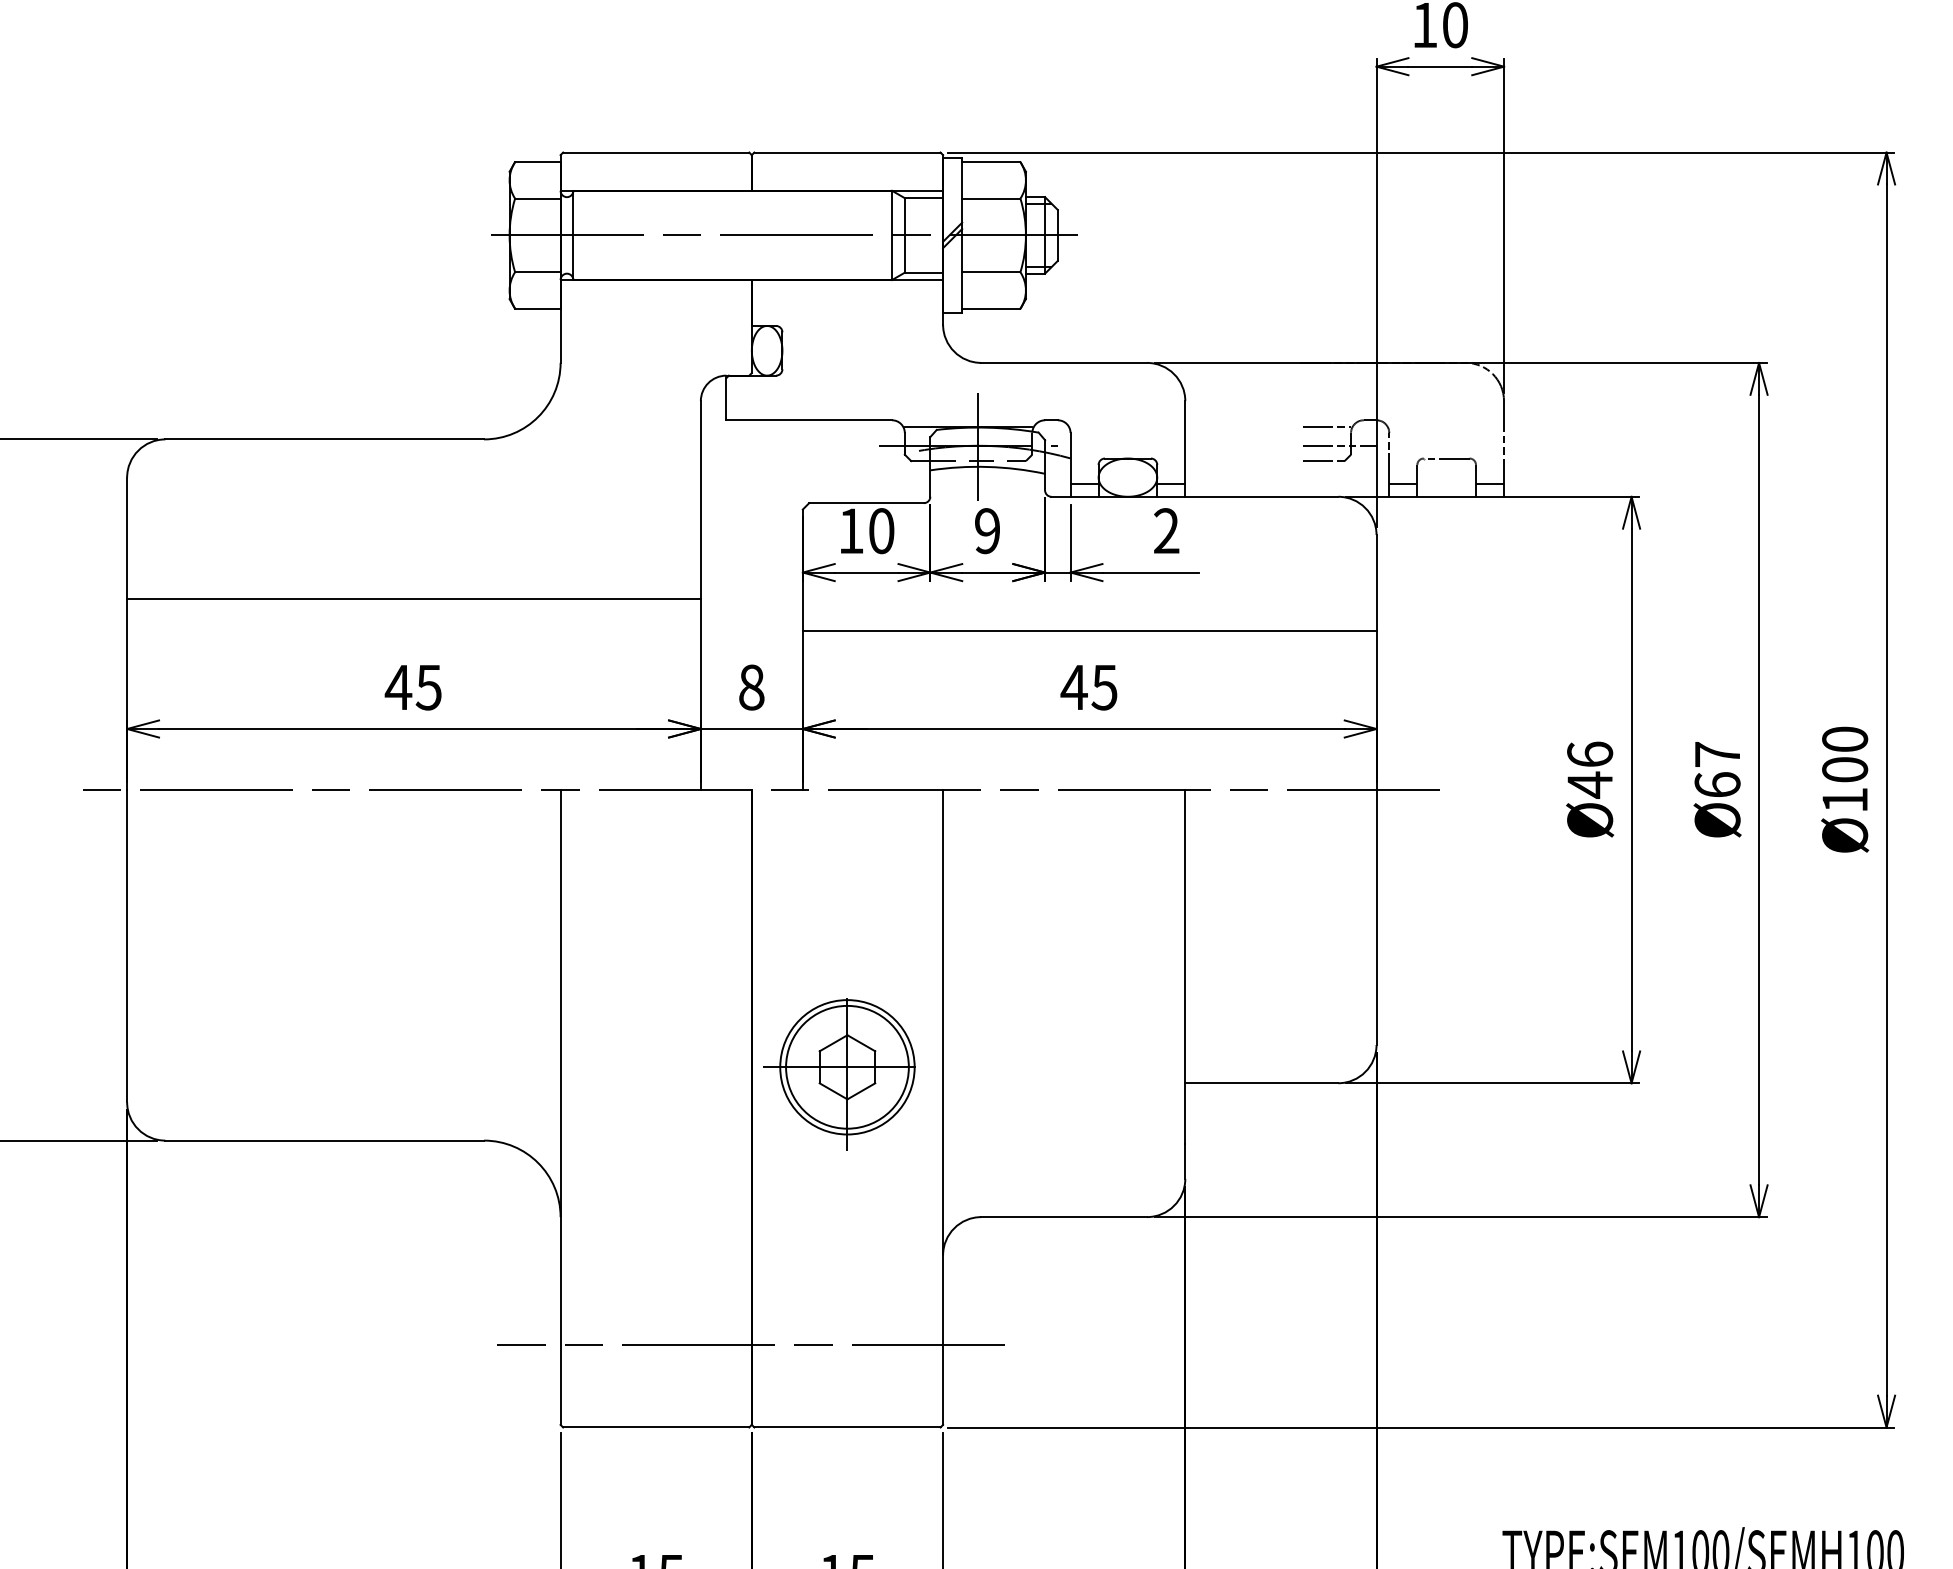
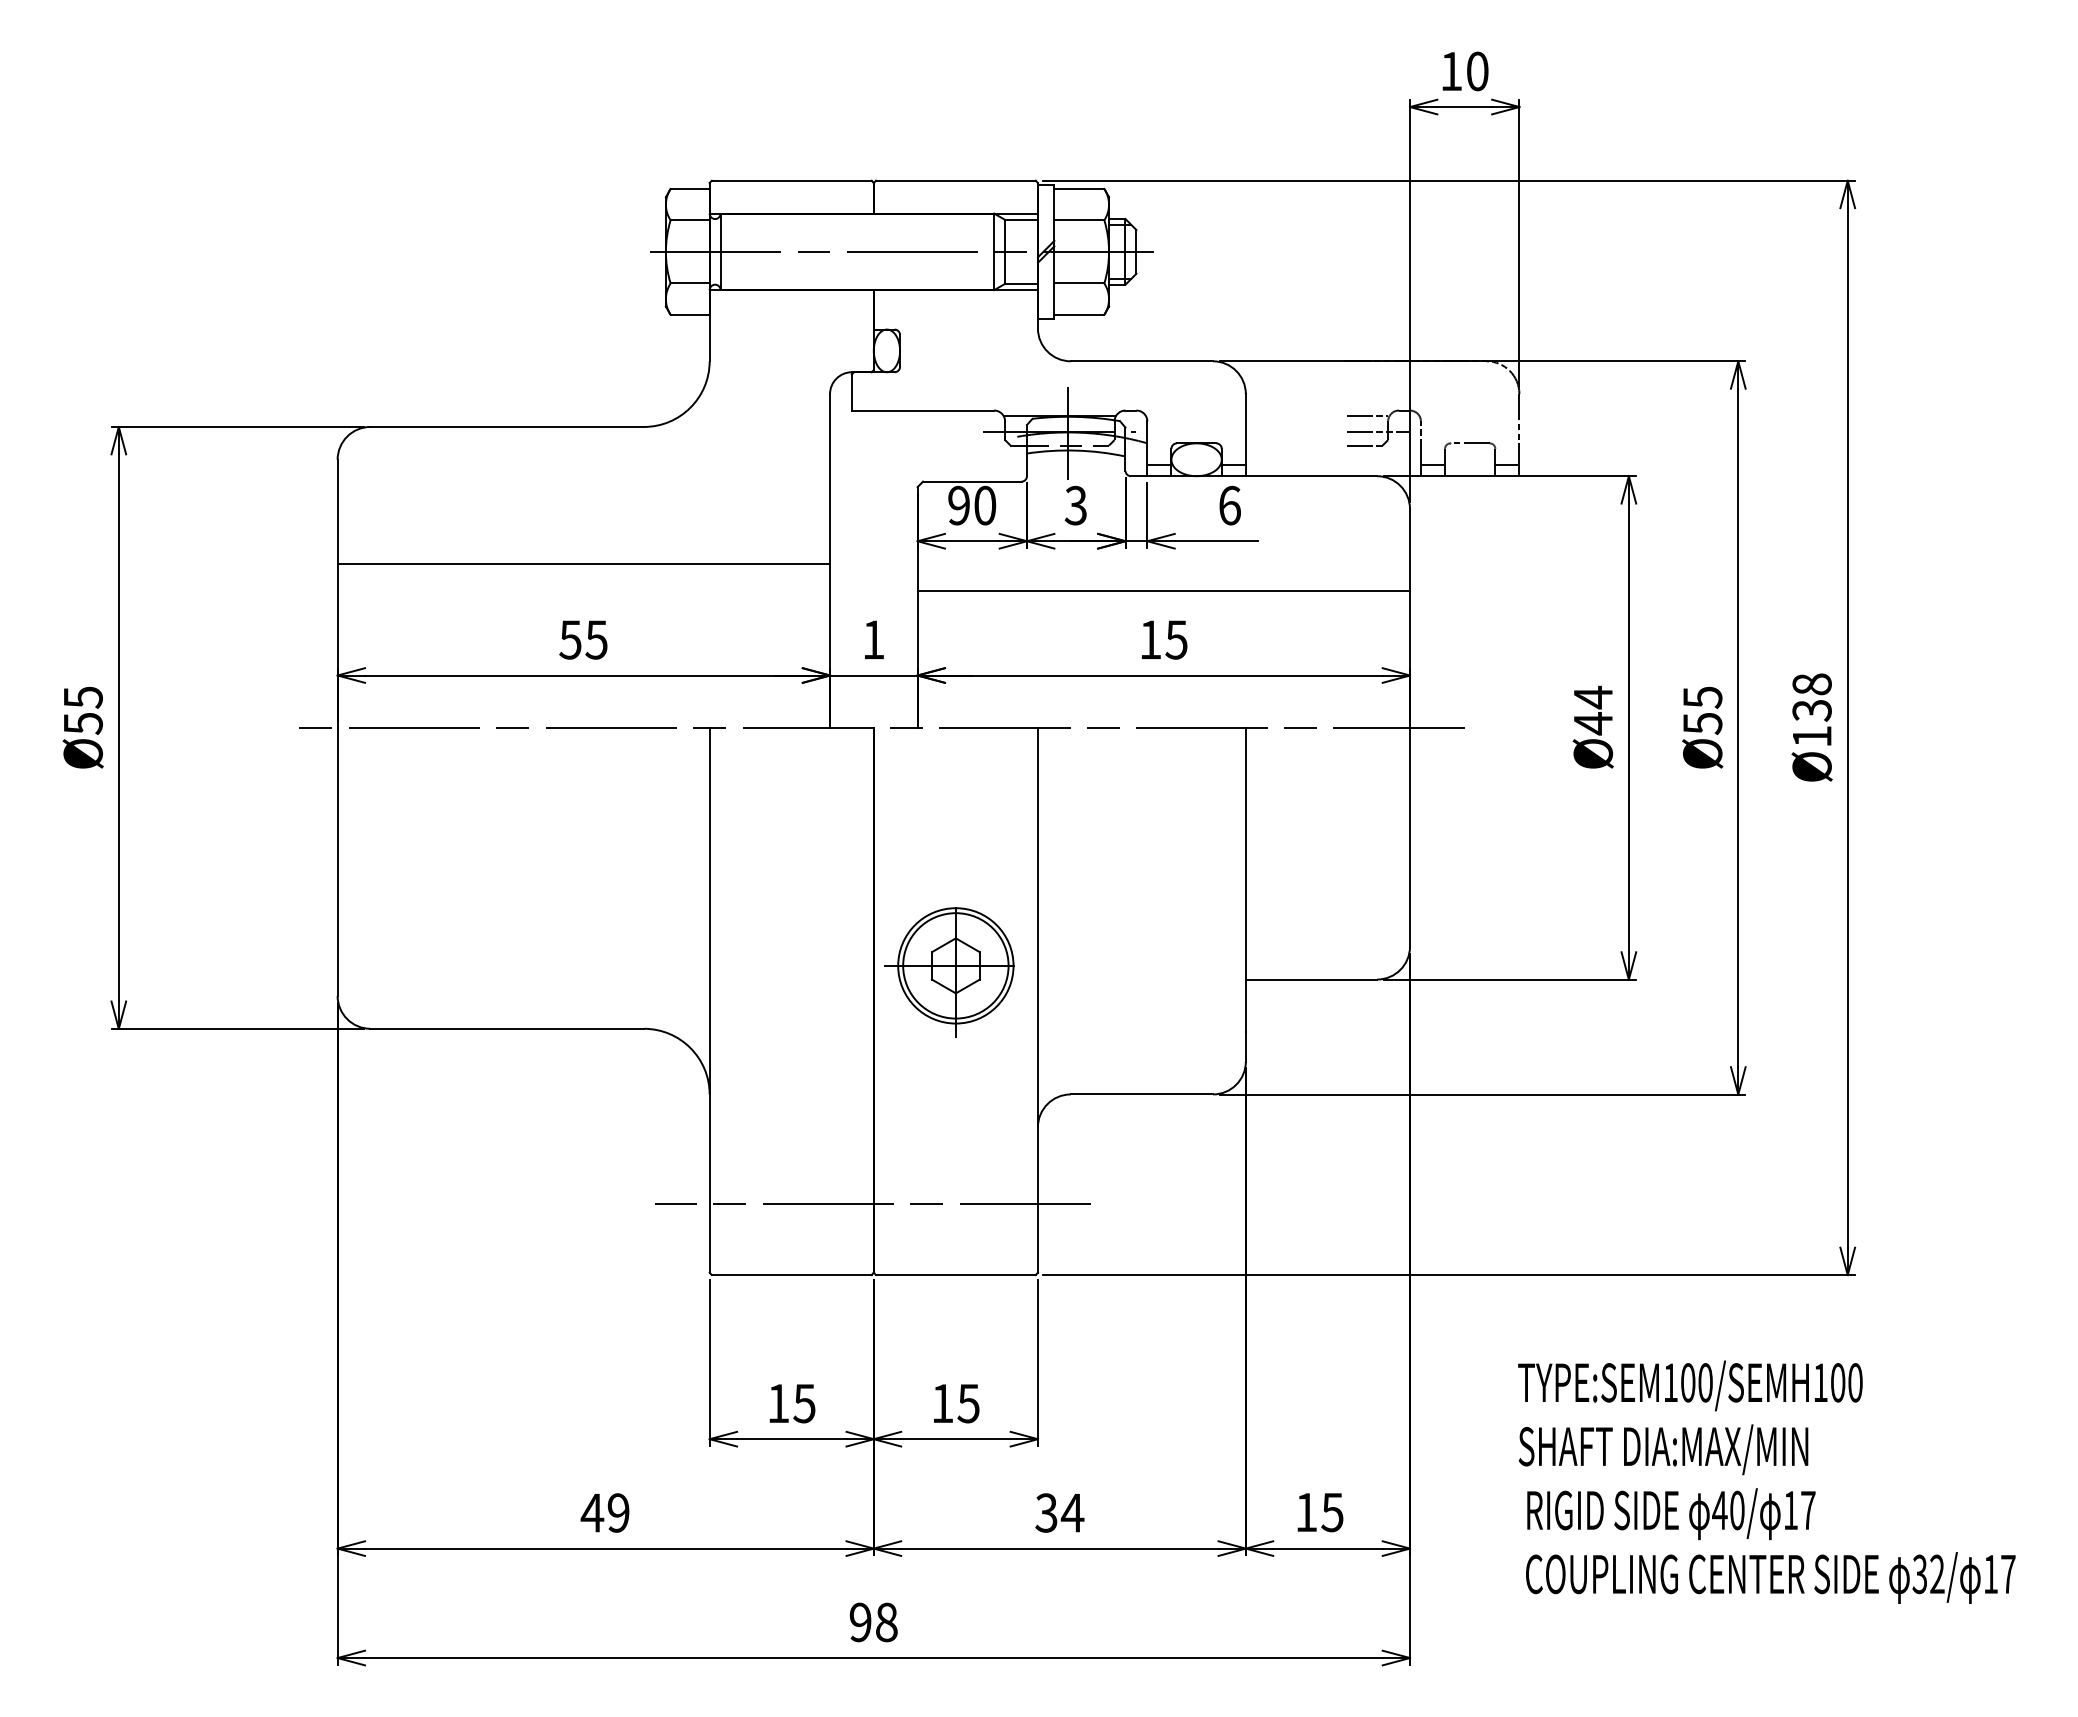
text: (850, 530) -> (958, 505), 10 -> 90
text: (986, 530) -> (1075, 505), 9 -> 3
text: (1166, 530) -> (1229, 505), 2 -> 6
text: (398, 687) -> (570, 639), 45 -> 55
text: (751, 687) -> (873, 639), 8 -> 1
text: (1074, 687) -> (1150, 639), 45 -> 15
text: (1590, 754) -> (1593, 697), Ø46 -> Ø44
text: (1844, 754) -> (1811, 697), Ø100 -> Ø138
text: (1717, 769) -> (1702, 710), Ø67 -> Ø55

